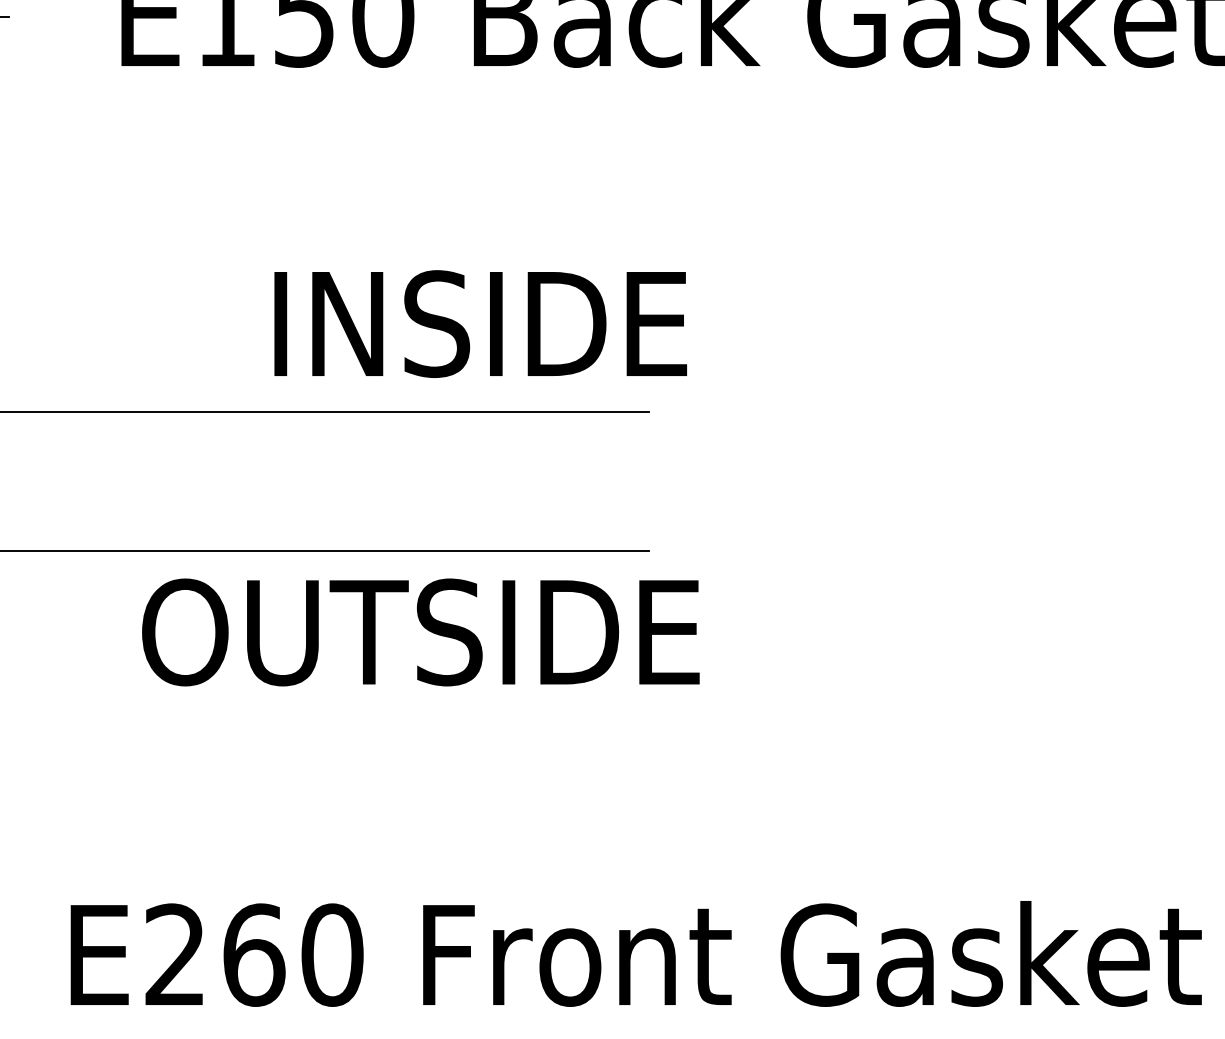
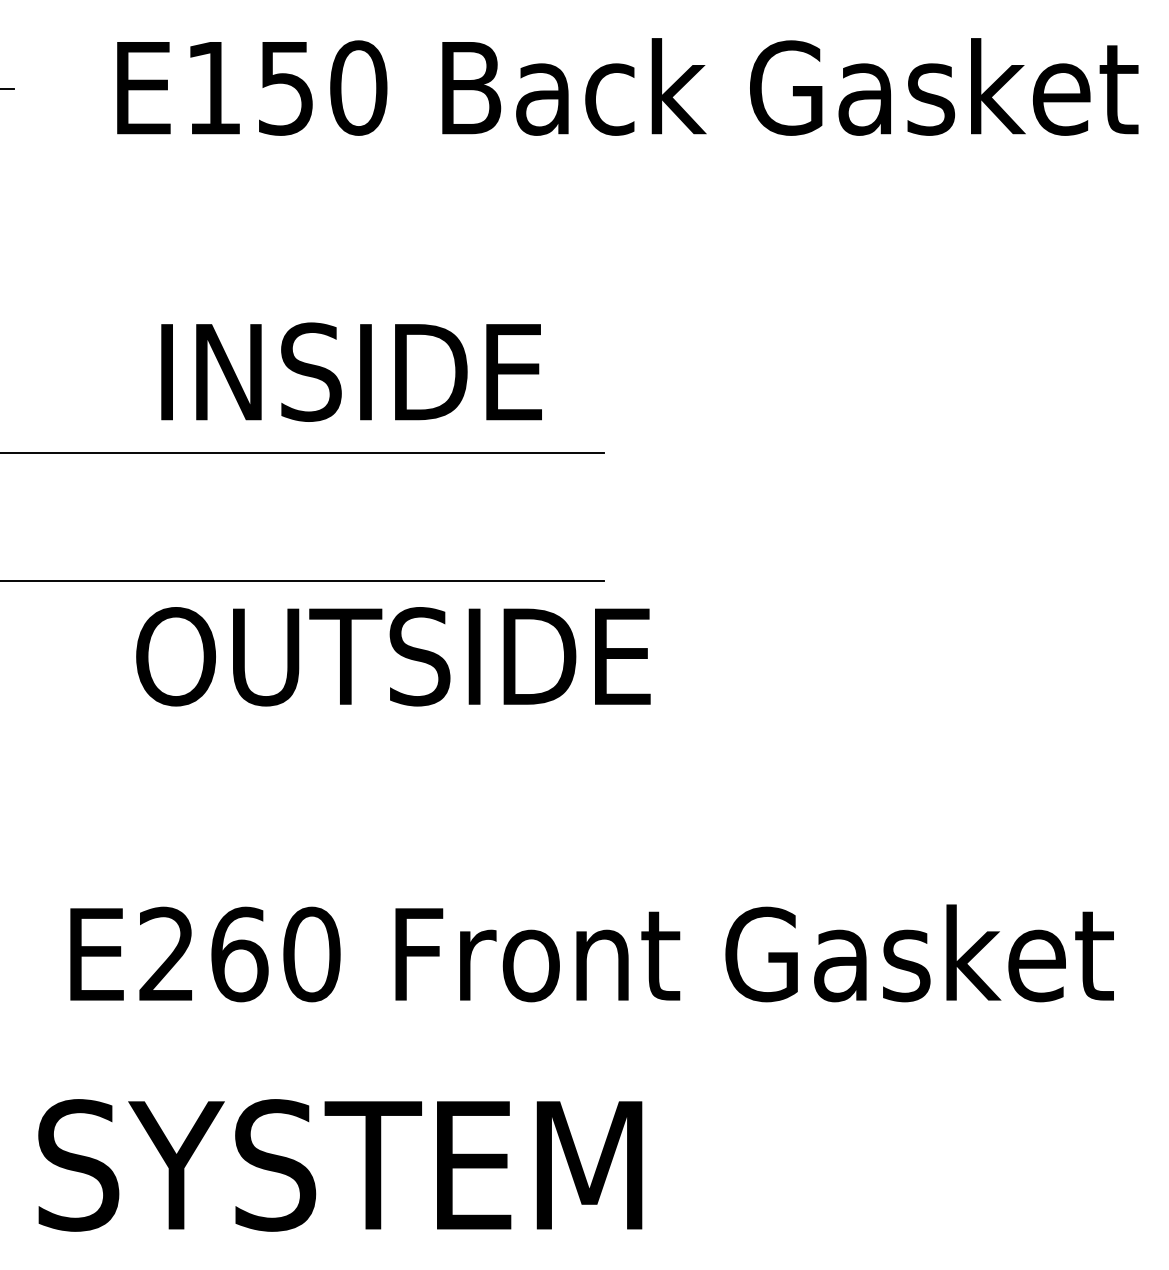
text: (480, 323) -> (351, 371), moved

